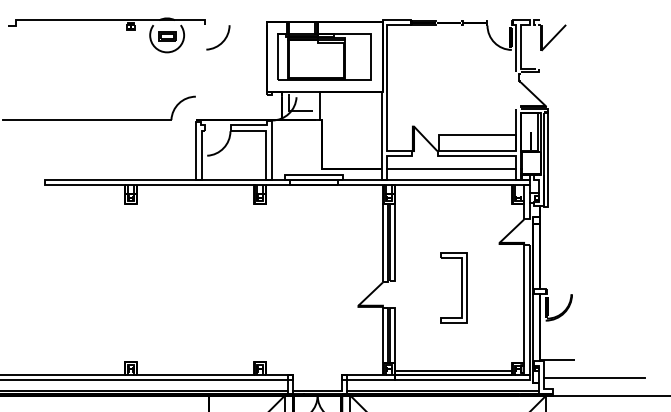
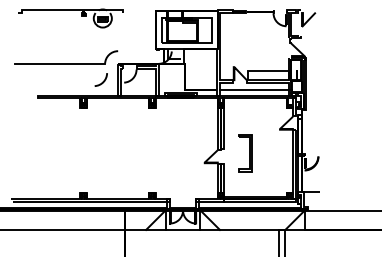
arc: (220, 40) -> (102, 81), moved
part: (453, 288) -> (245, 153), moved
line: (594, 378) -> (330, 201), removed

